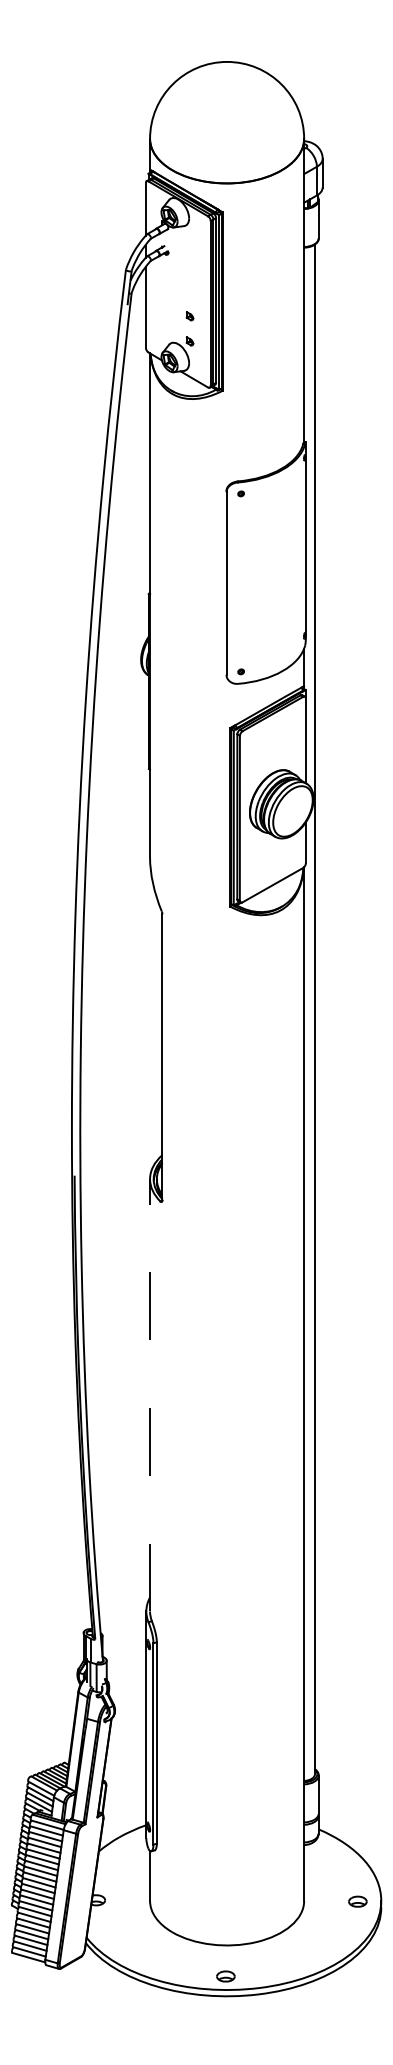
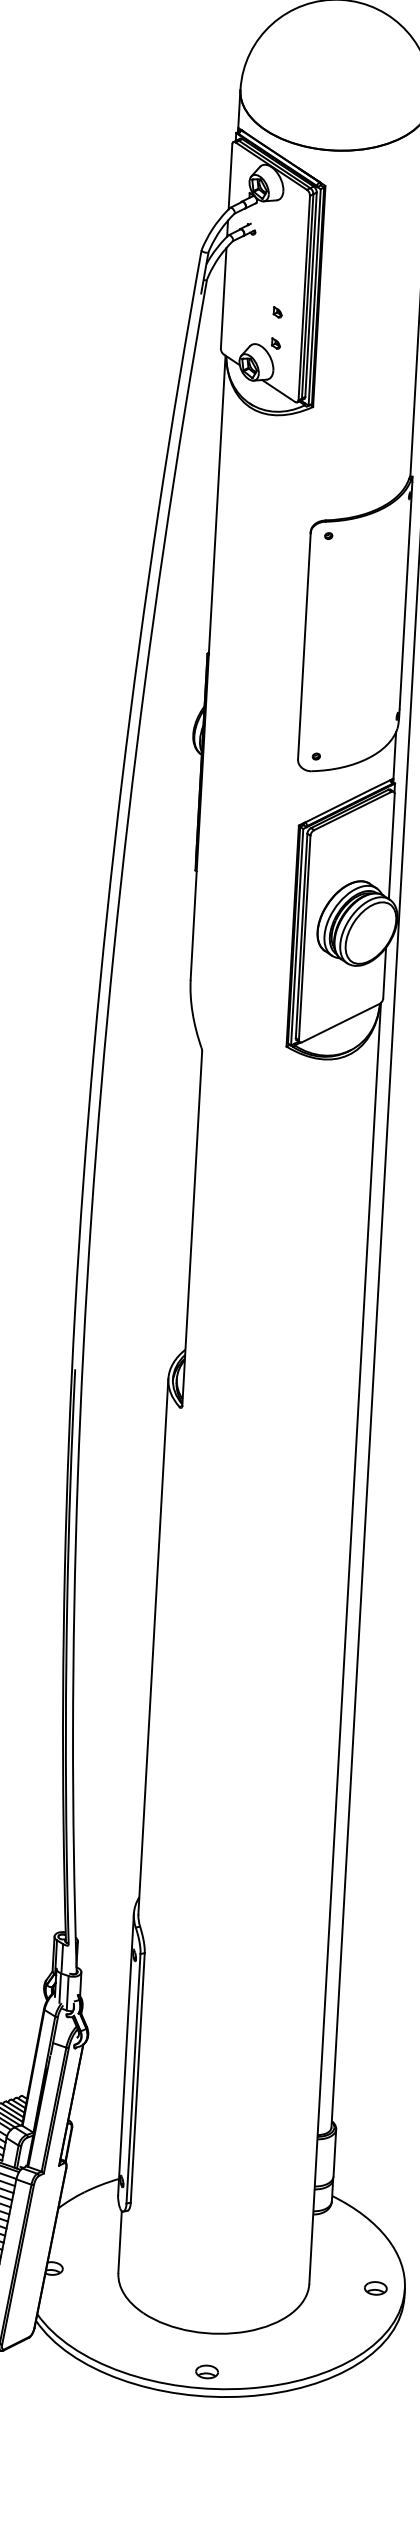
line: (149, 1394) -> (152, 1645), dashed -> solid

